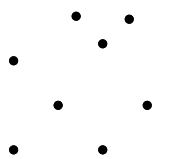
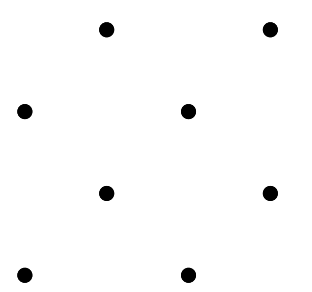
part: (75, 15) -> (105, 28), moved
part: (128, 18) -> (268, 28), moved
part: (102, 43) -> (188, 111), moved

